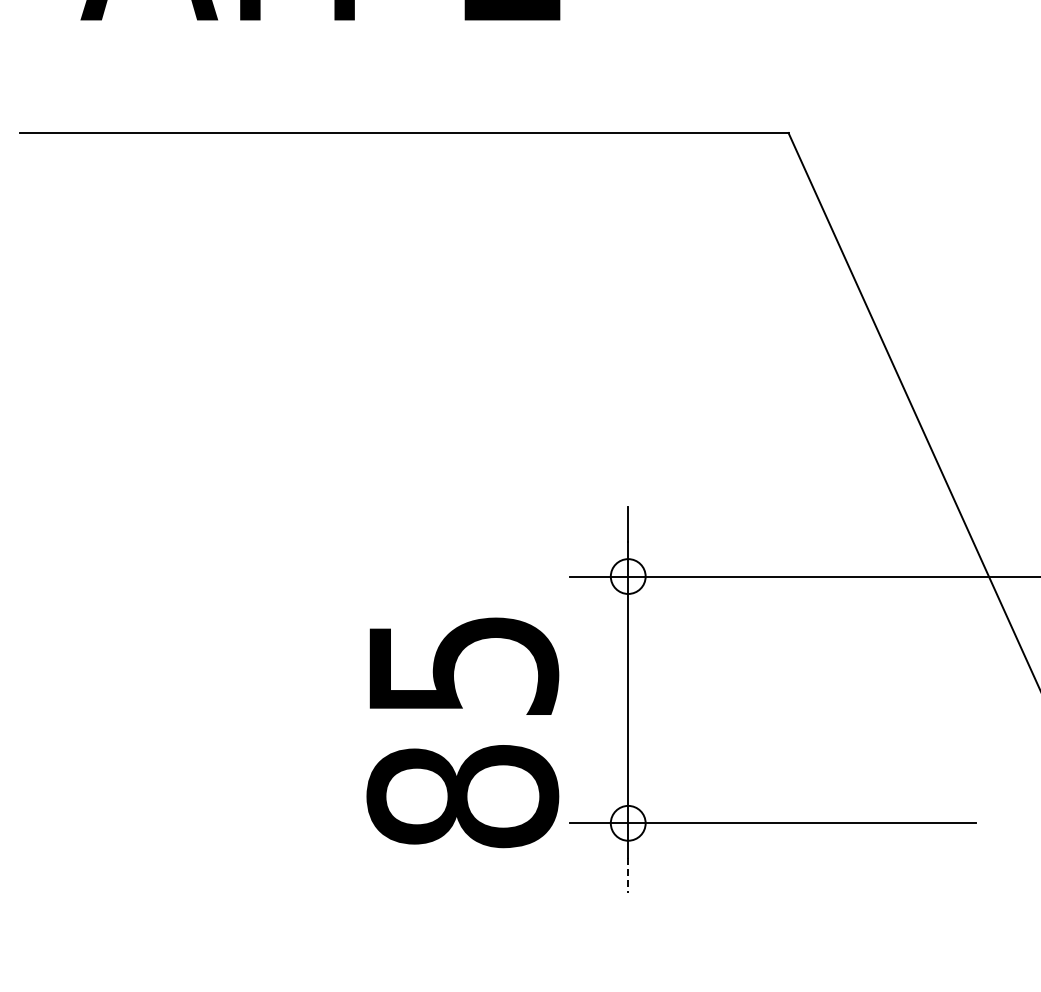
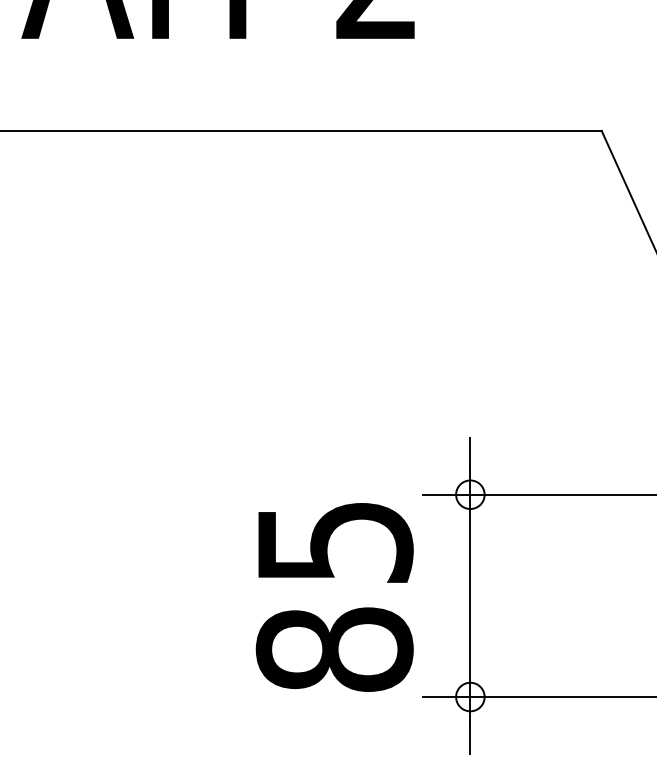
text: (462, 732) -> (334, 597), moved
line: (628, 876) -> (470, 740), dashed -> solid

